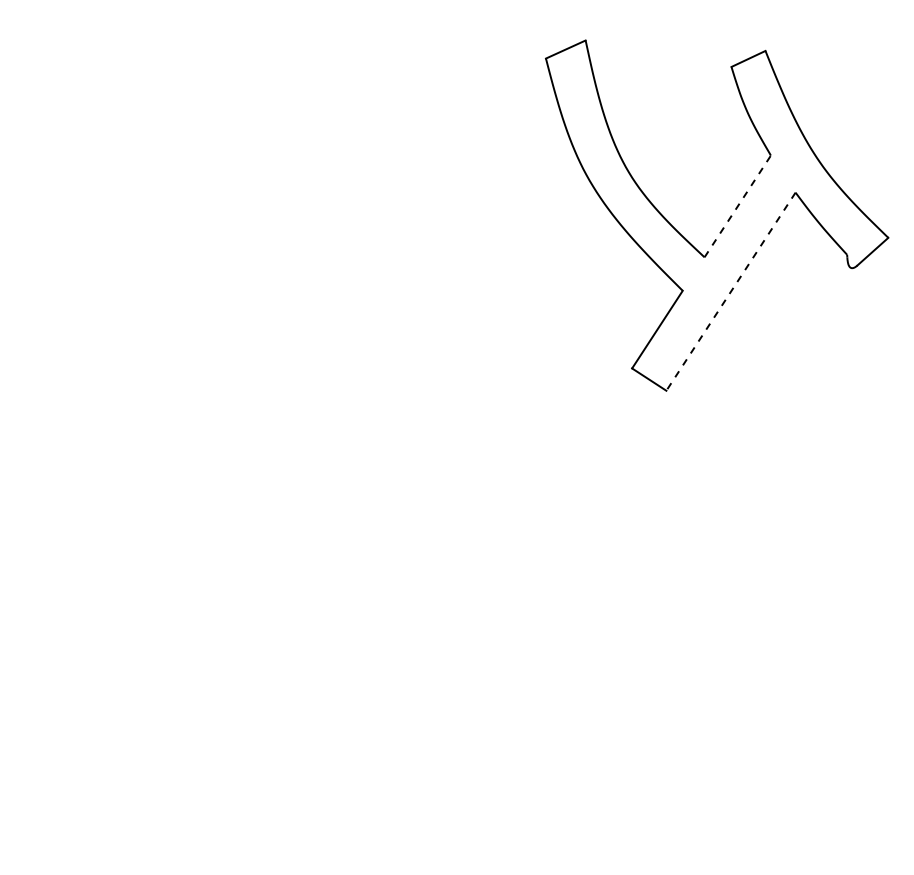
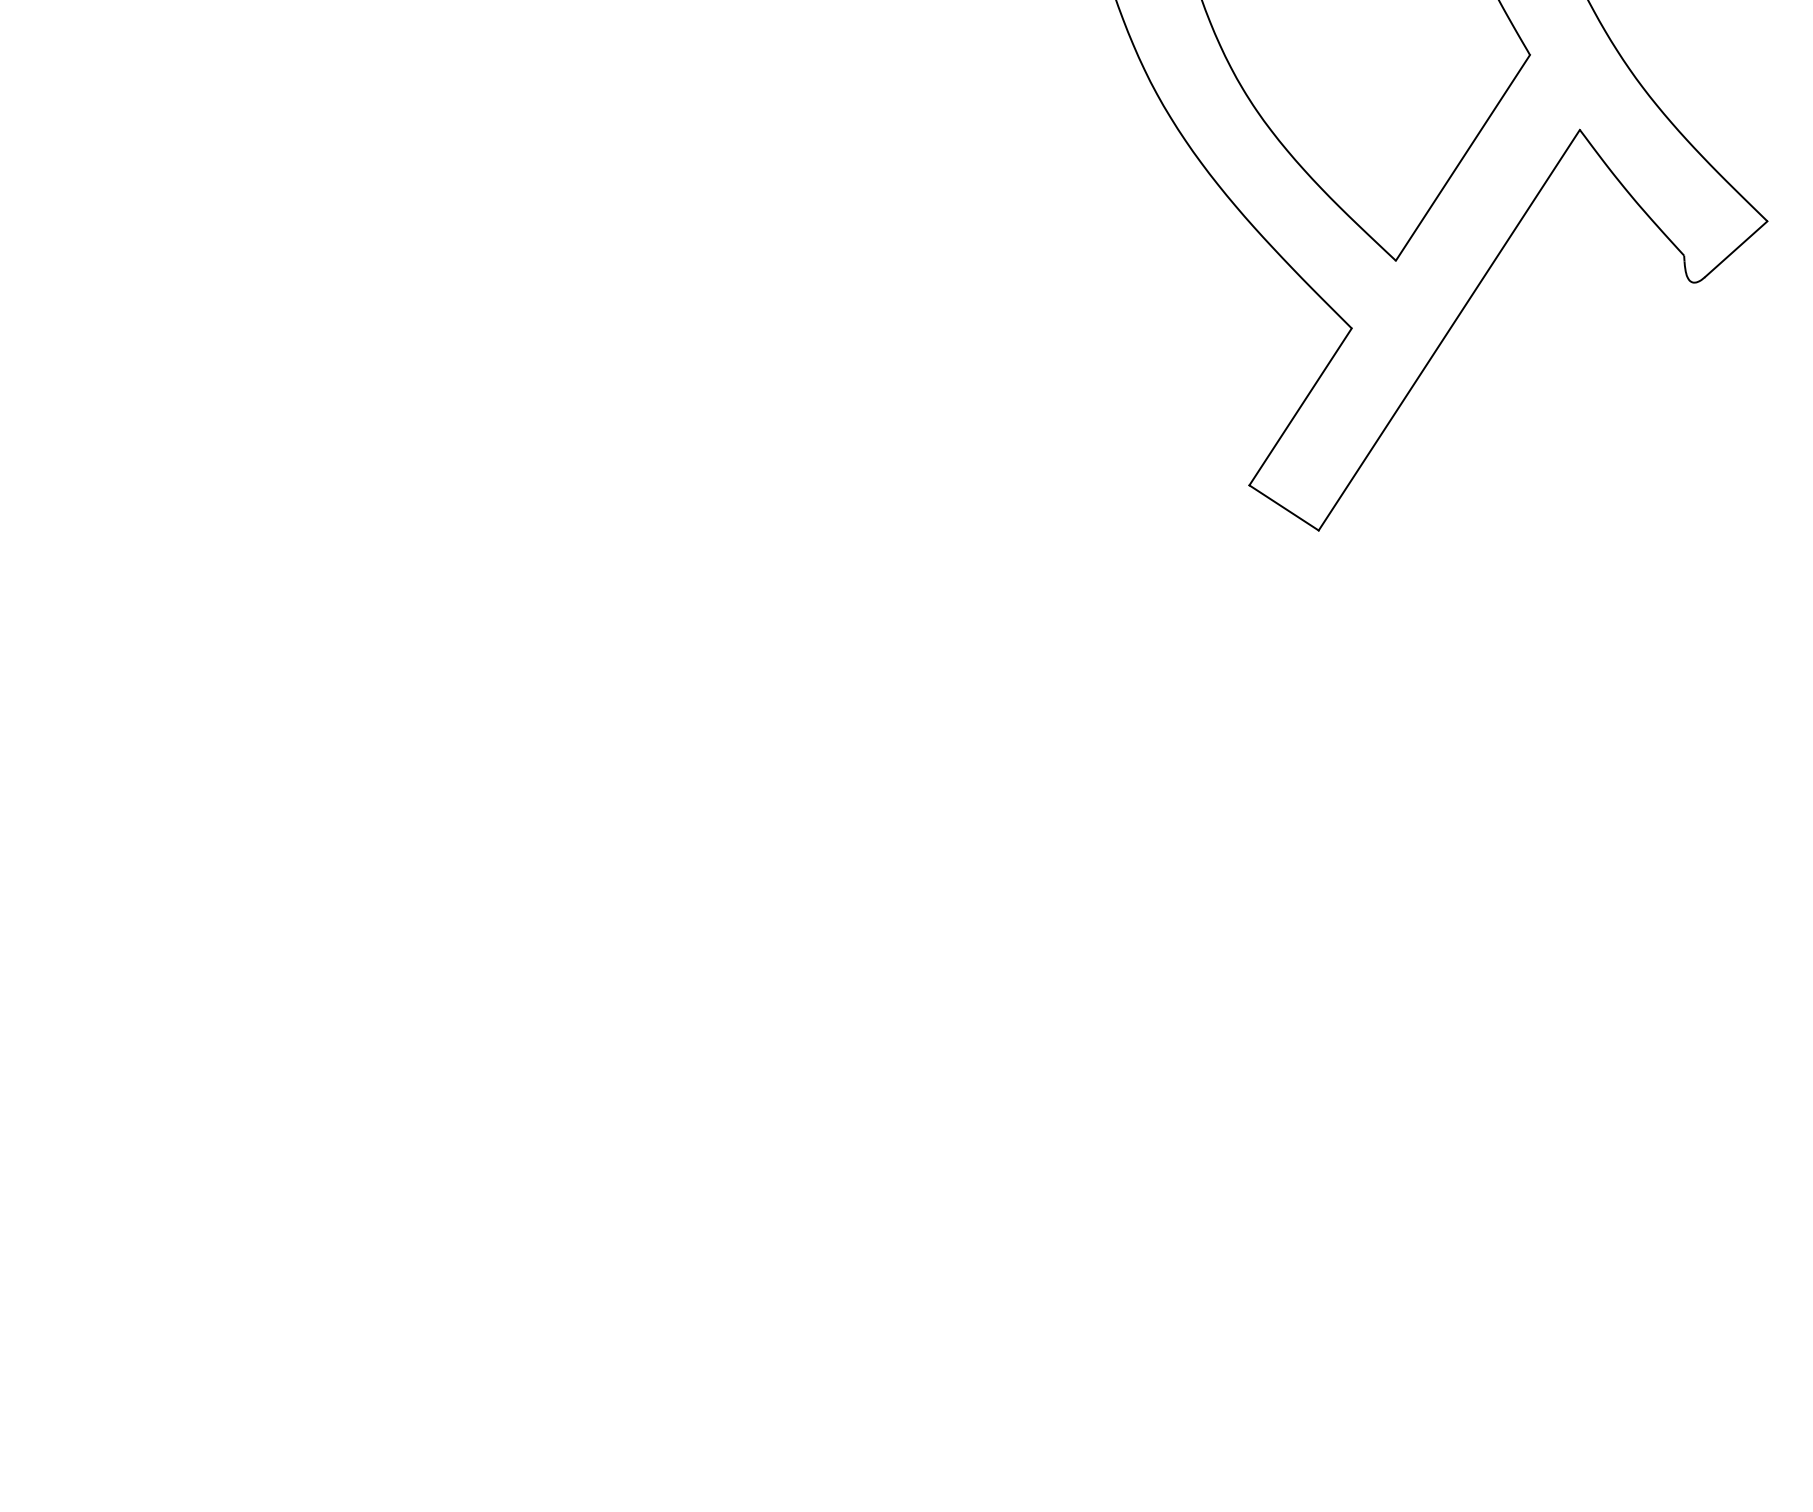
line: (737, 206) -> (1462, 157), dashed -> solid
line: (730, 292) -> (1448, 331), dashed -> solid

